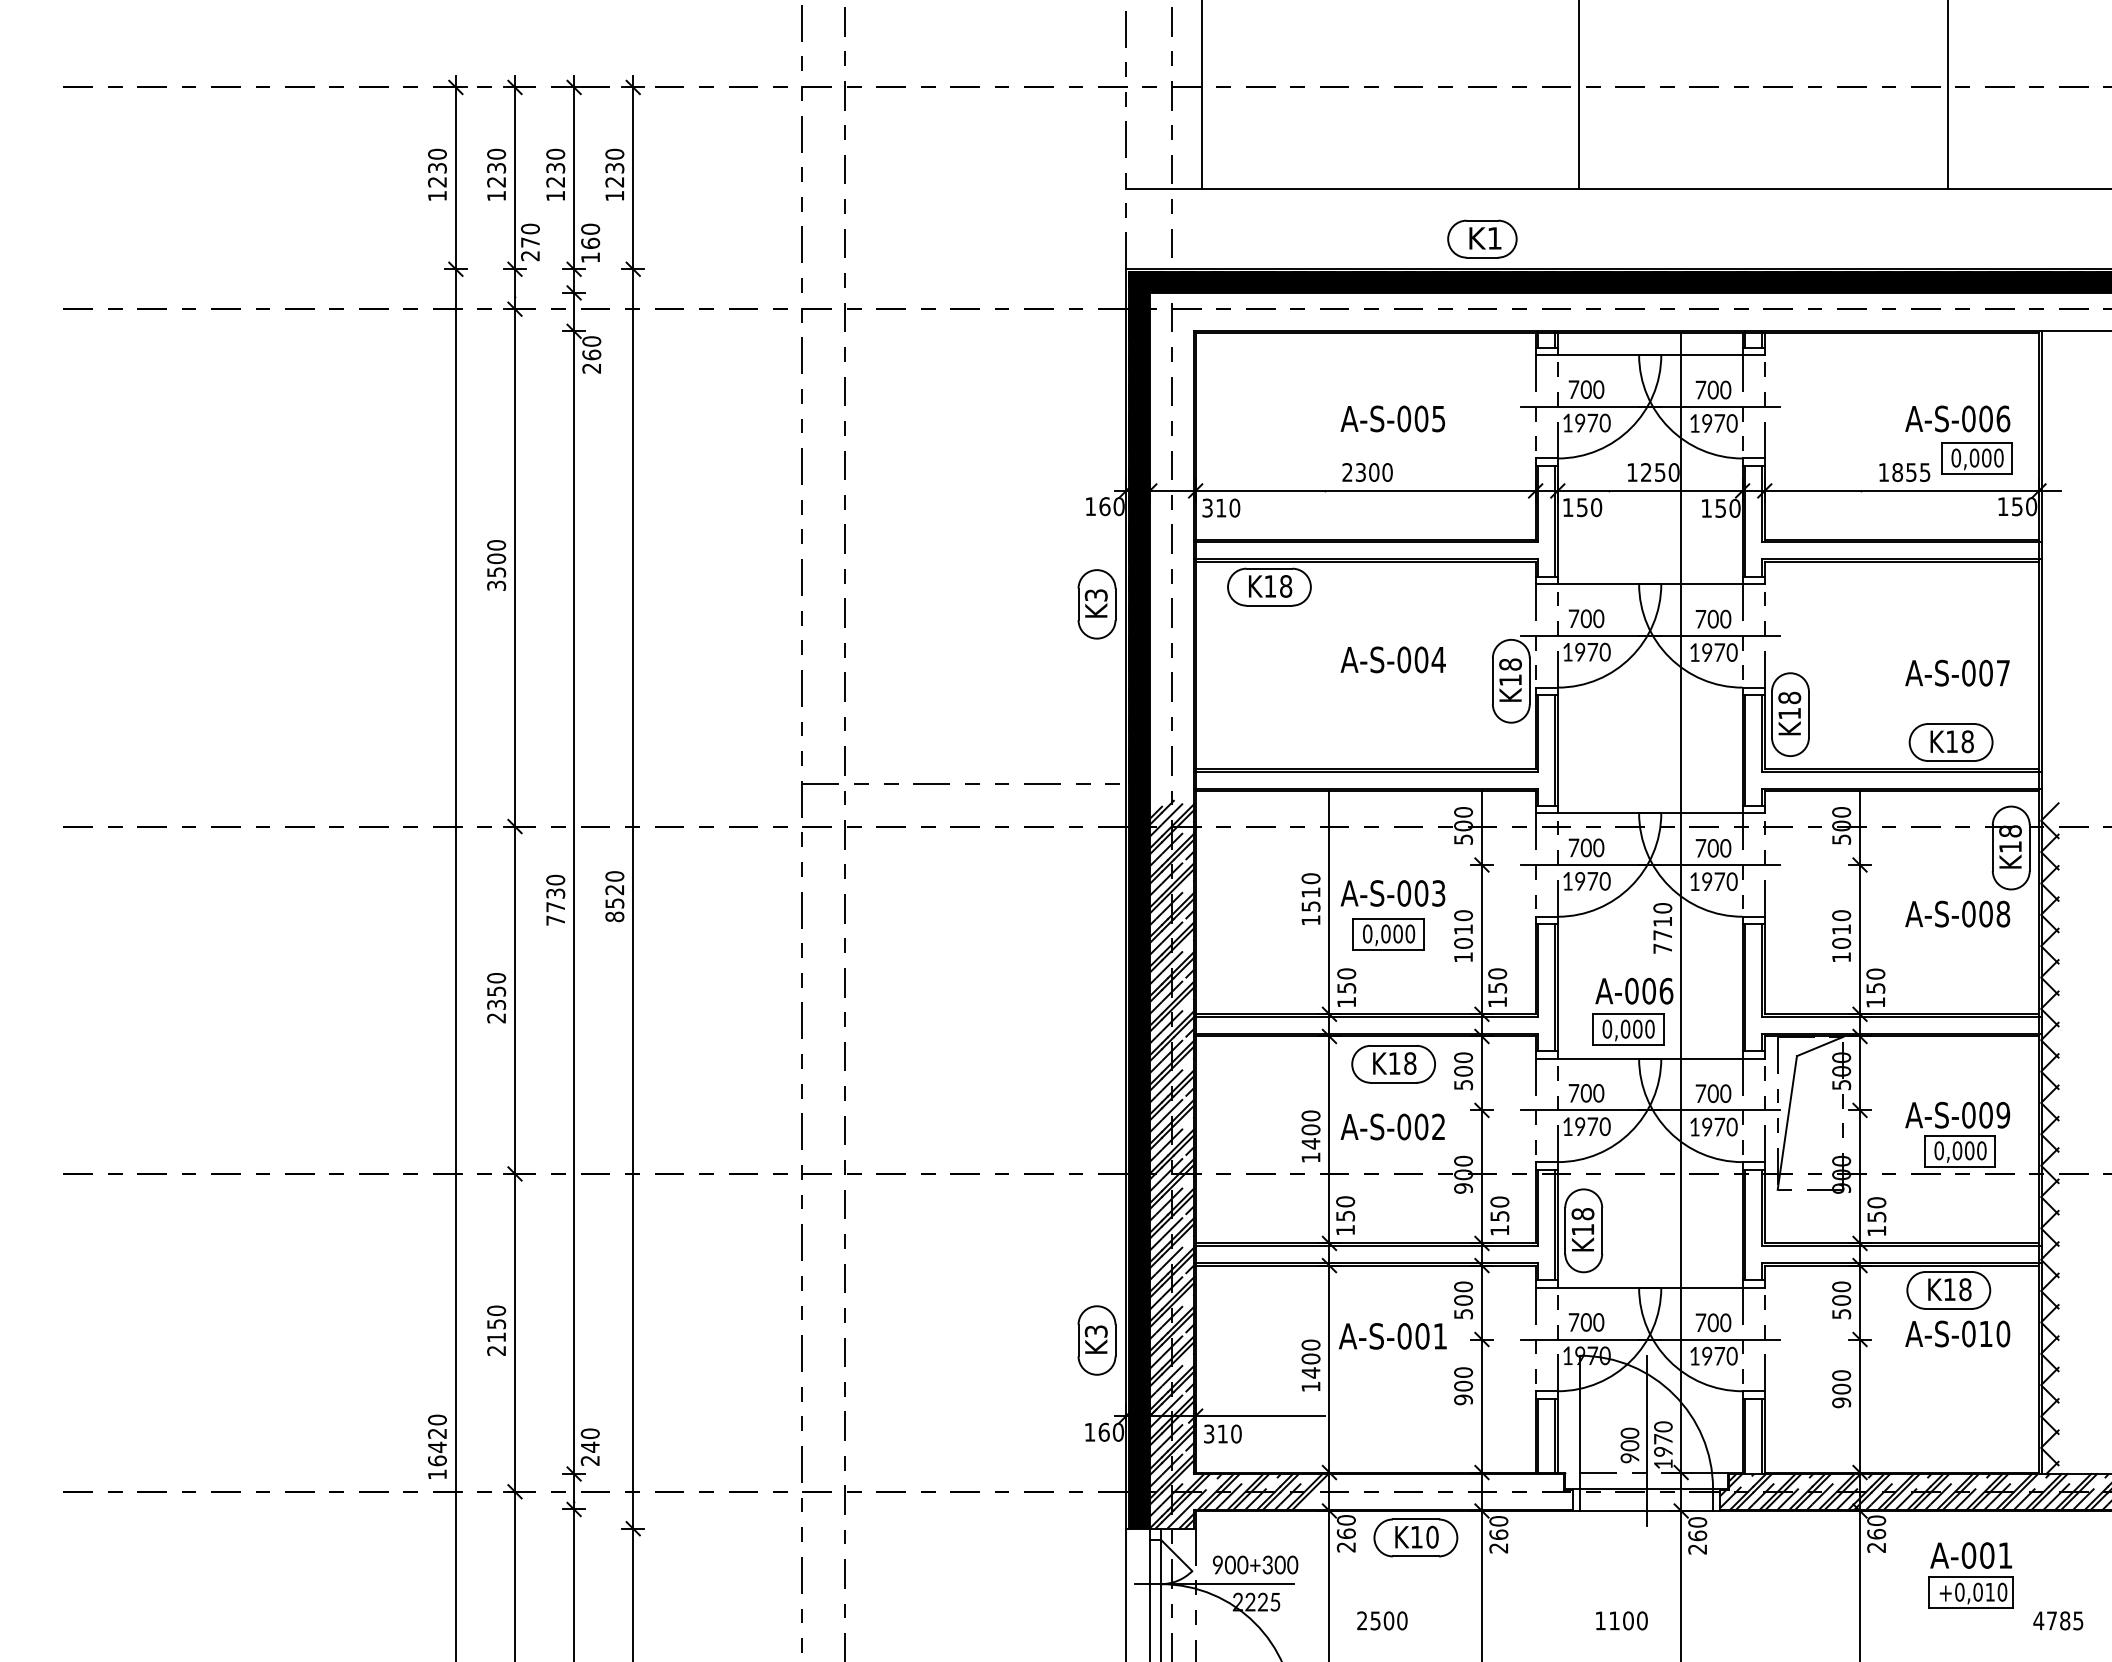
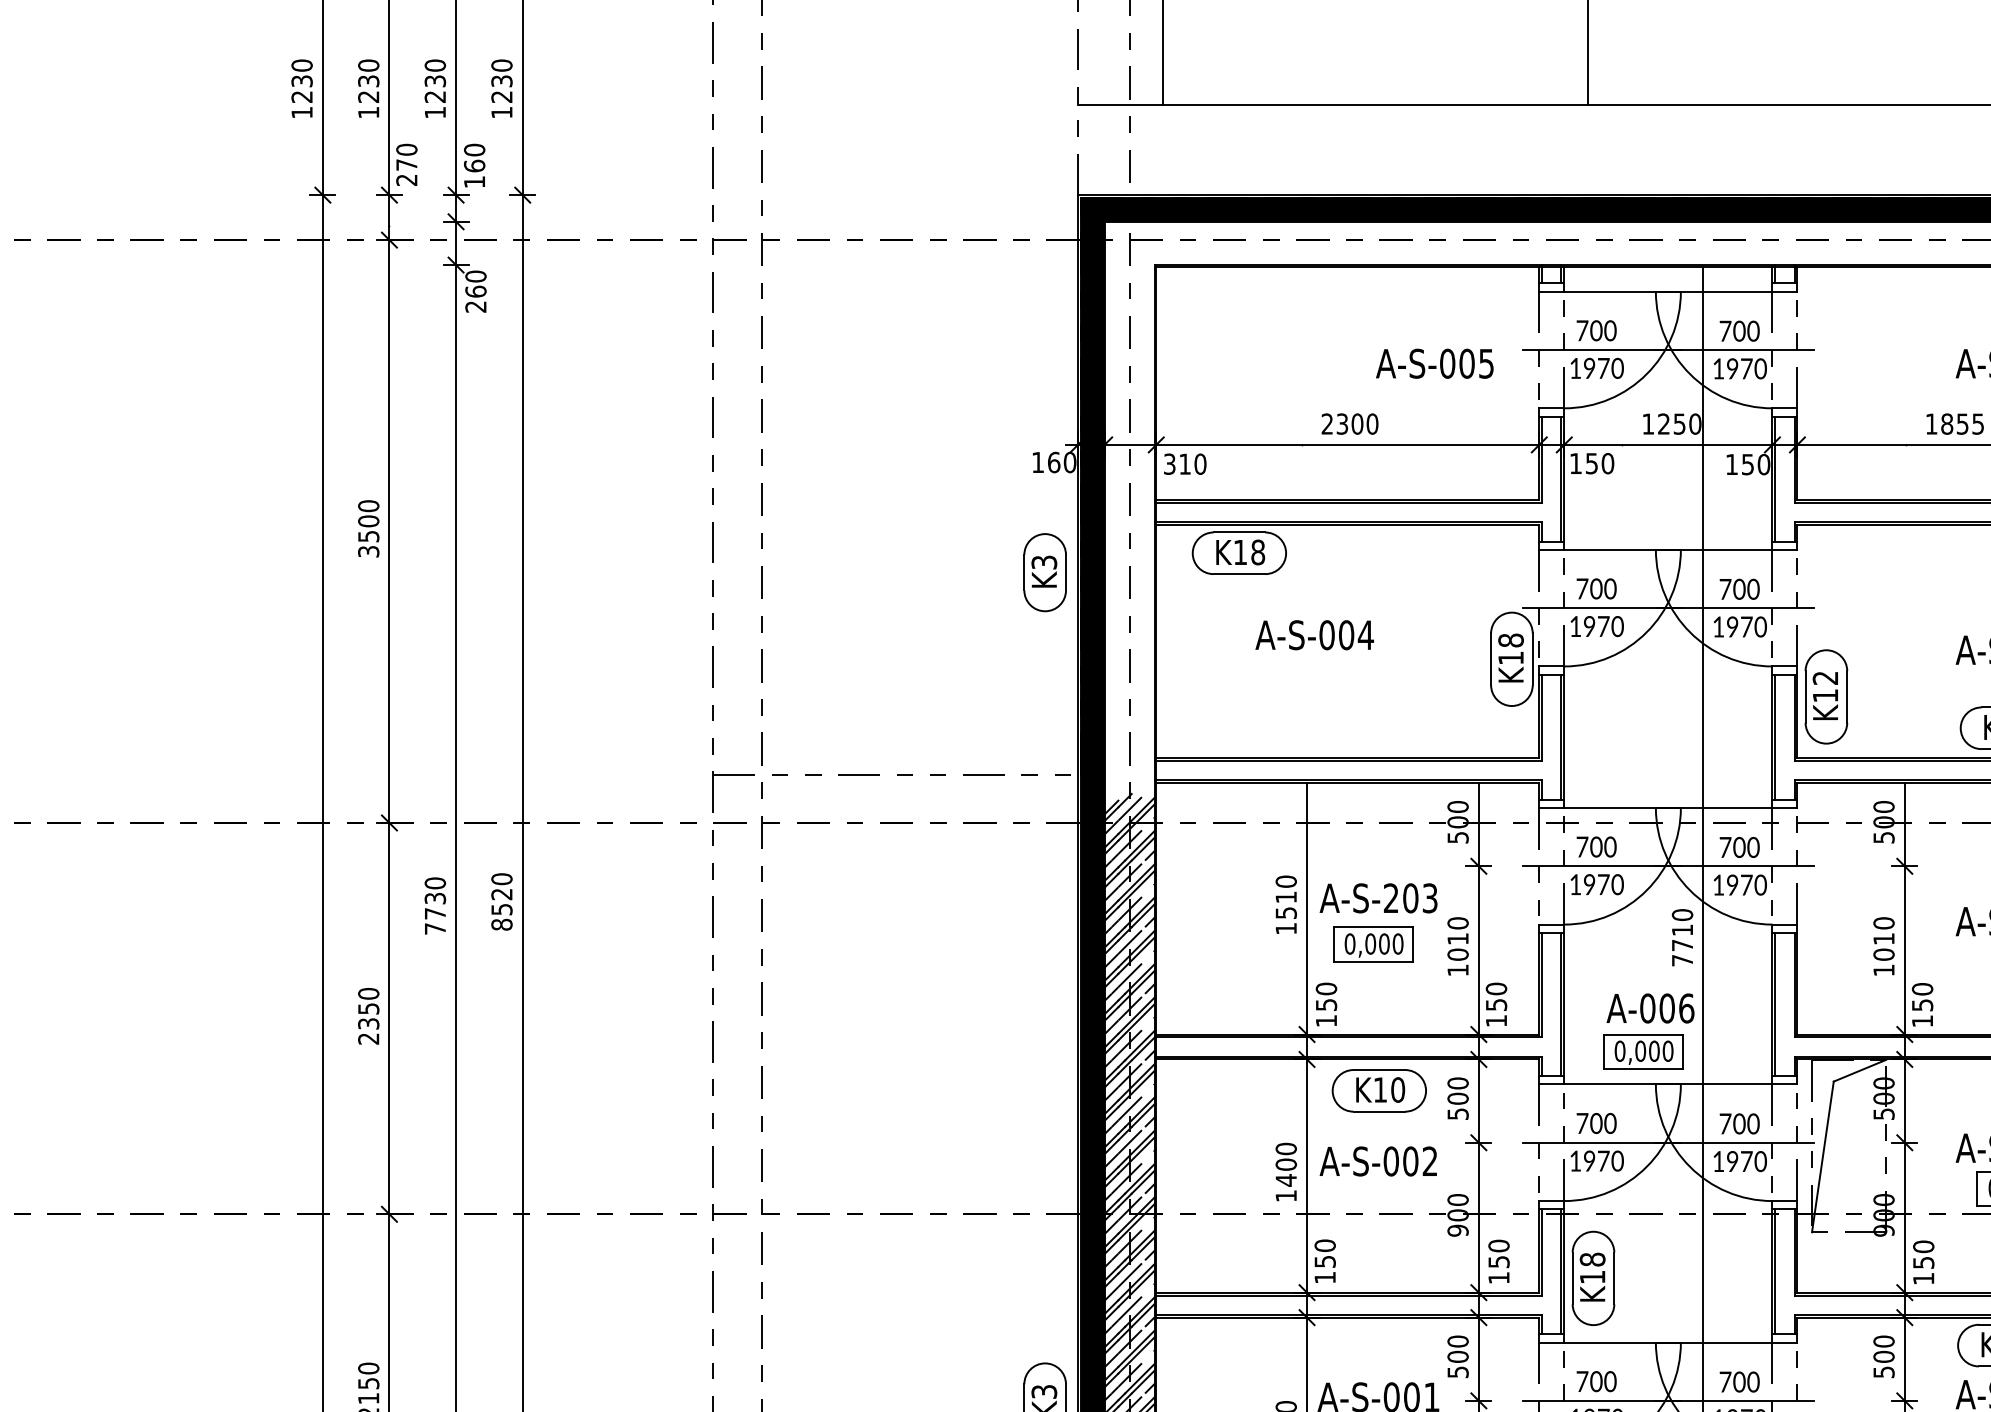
part: (1482, 238) -> (1479, 160), removed
text: (1392, 418) -> (1434, 363), moved
text: (1392, 659) -> (1313, 634), moved
text: (1789, 697) -> (1825, 677), K18 -> K12
text: (1404, 893) -> (1391, 898), A-S-003 -> A-S-203
text: (1410, 1063) -> (1398, 1089), K18 -> K10

